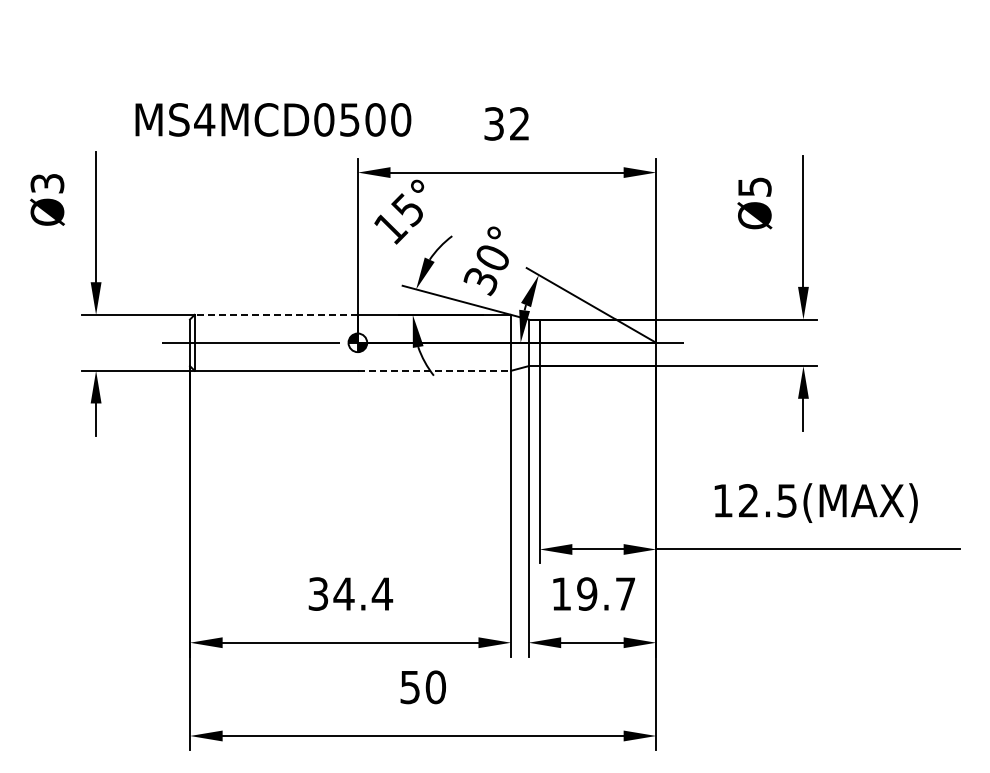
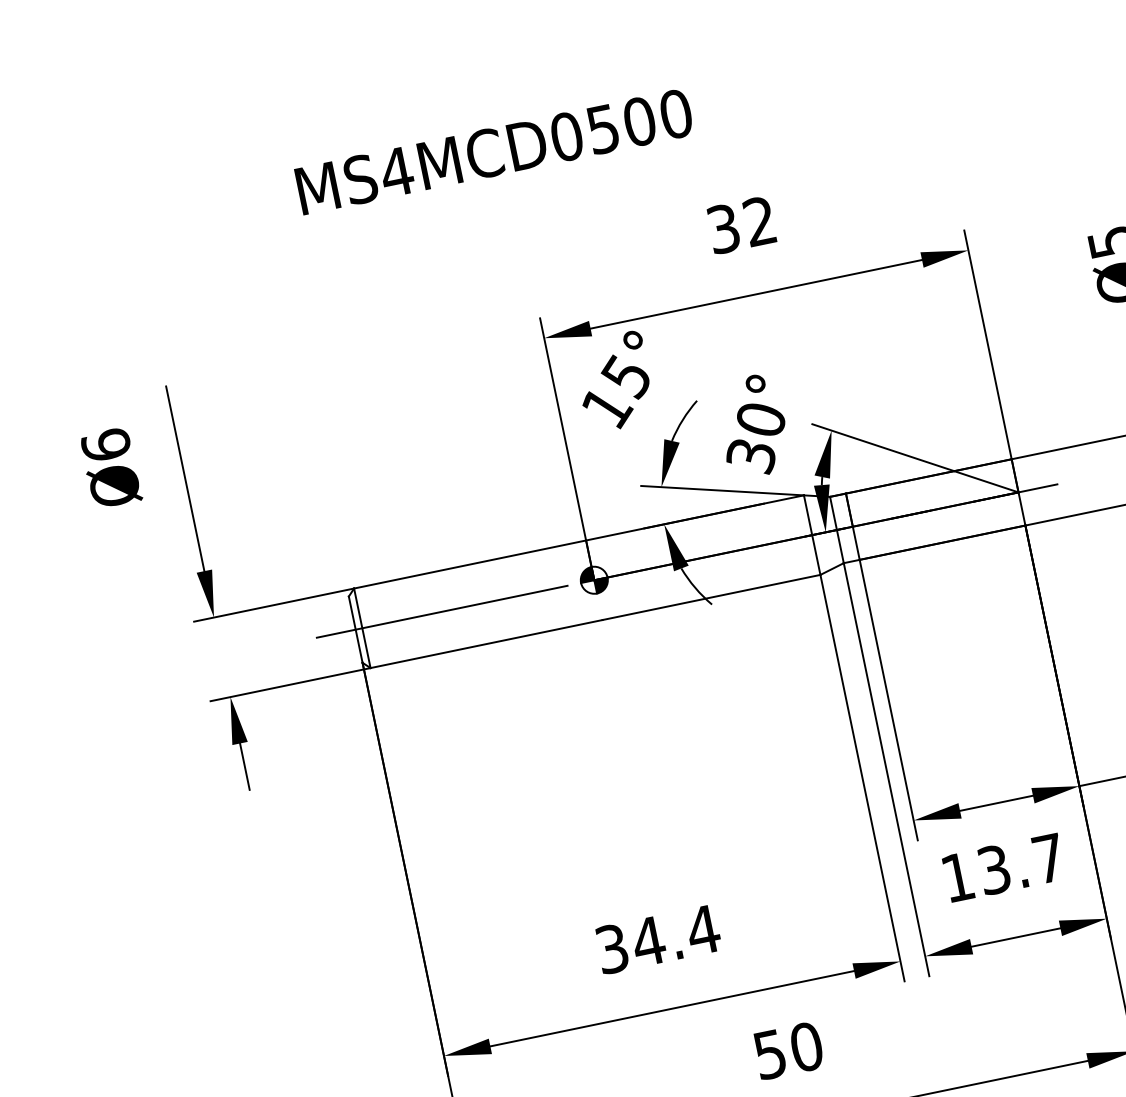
text: (273, 119) -> (494, 151), moved
text: (47, 183) -> (106, 445), Ø3 -> Ø6
line: (276, 314) -> (470, 563), dashed -> solid
line: (434, 370) -> (711, 597), dashed -> solid
text: (587, 593) -> (994, 868), 19.7 -> 13.7

